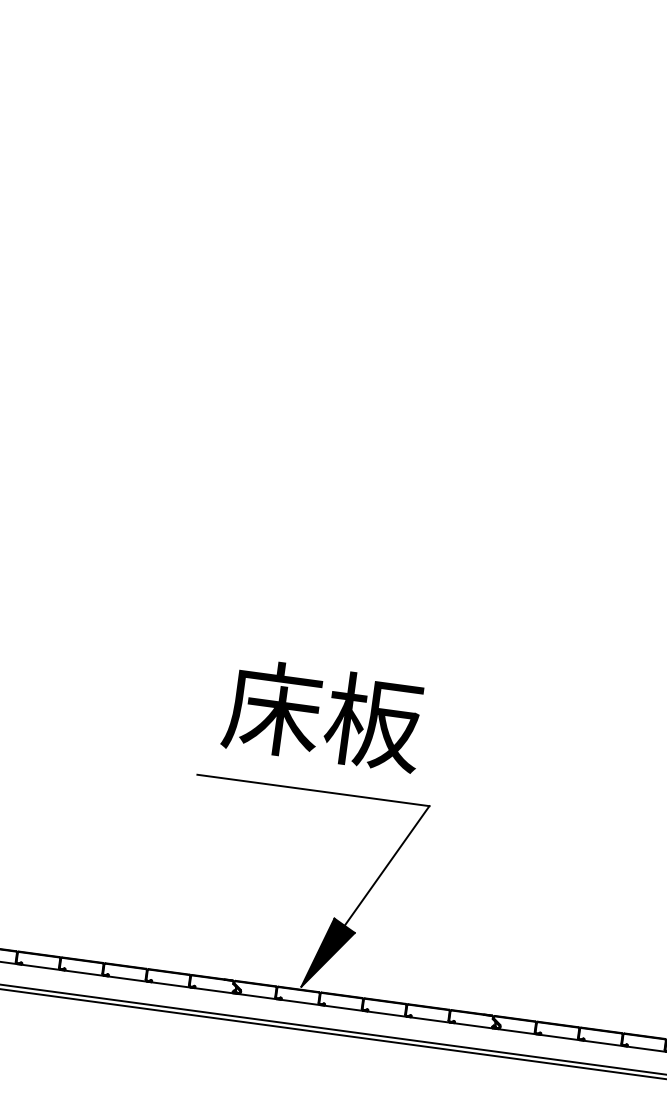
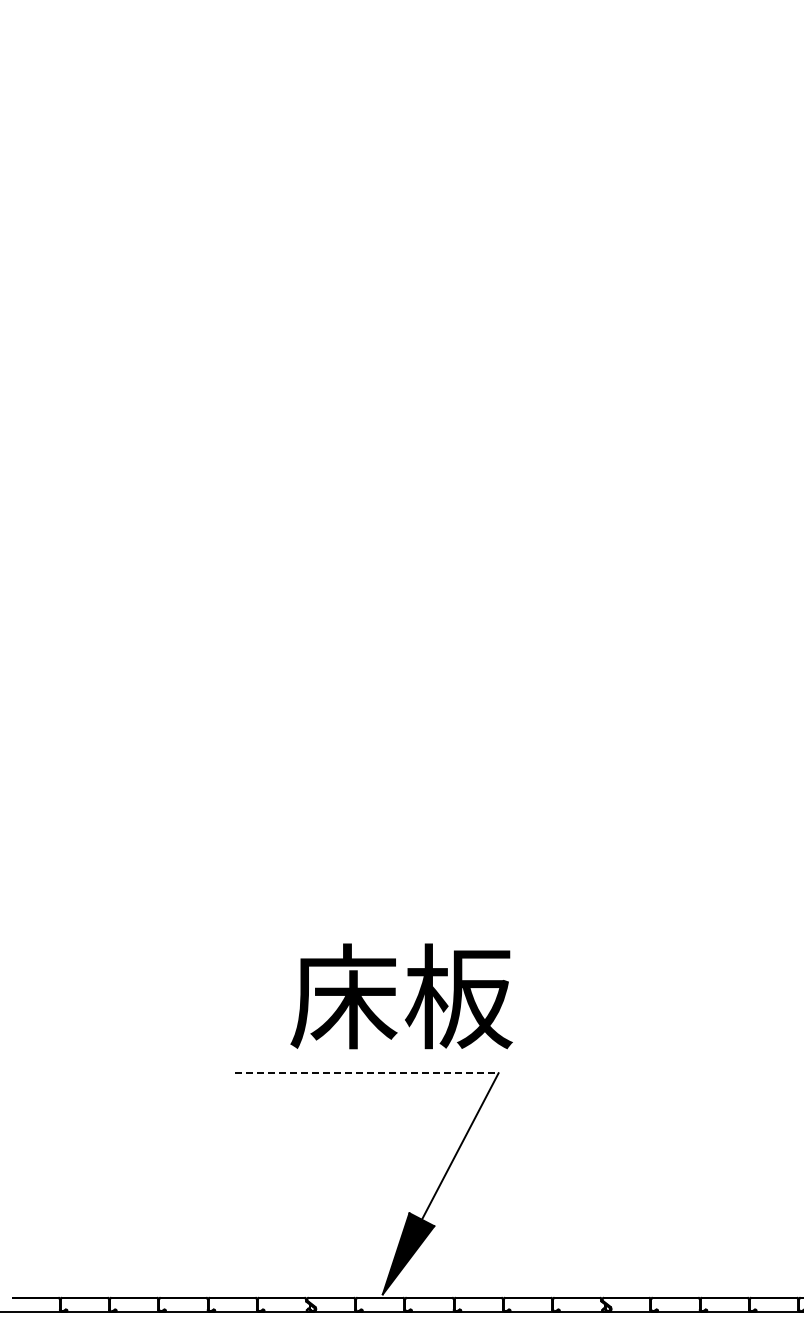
text: (323, 715) -> (401, 996), moved
line: (314, 790) -> (367, 1073), solid -> dashed

